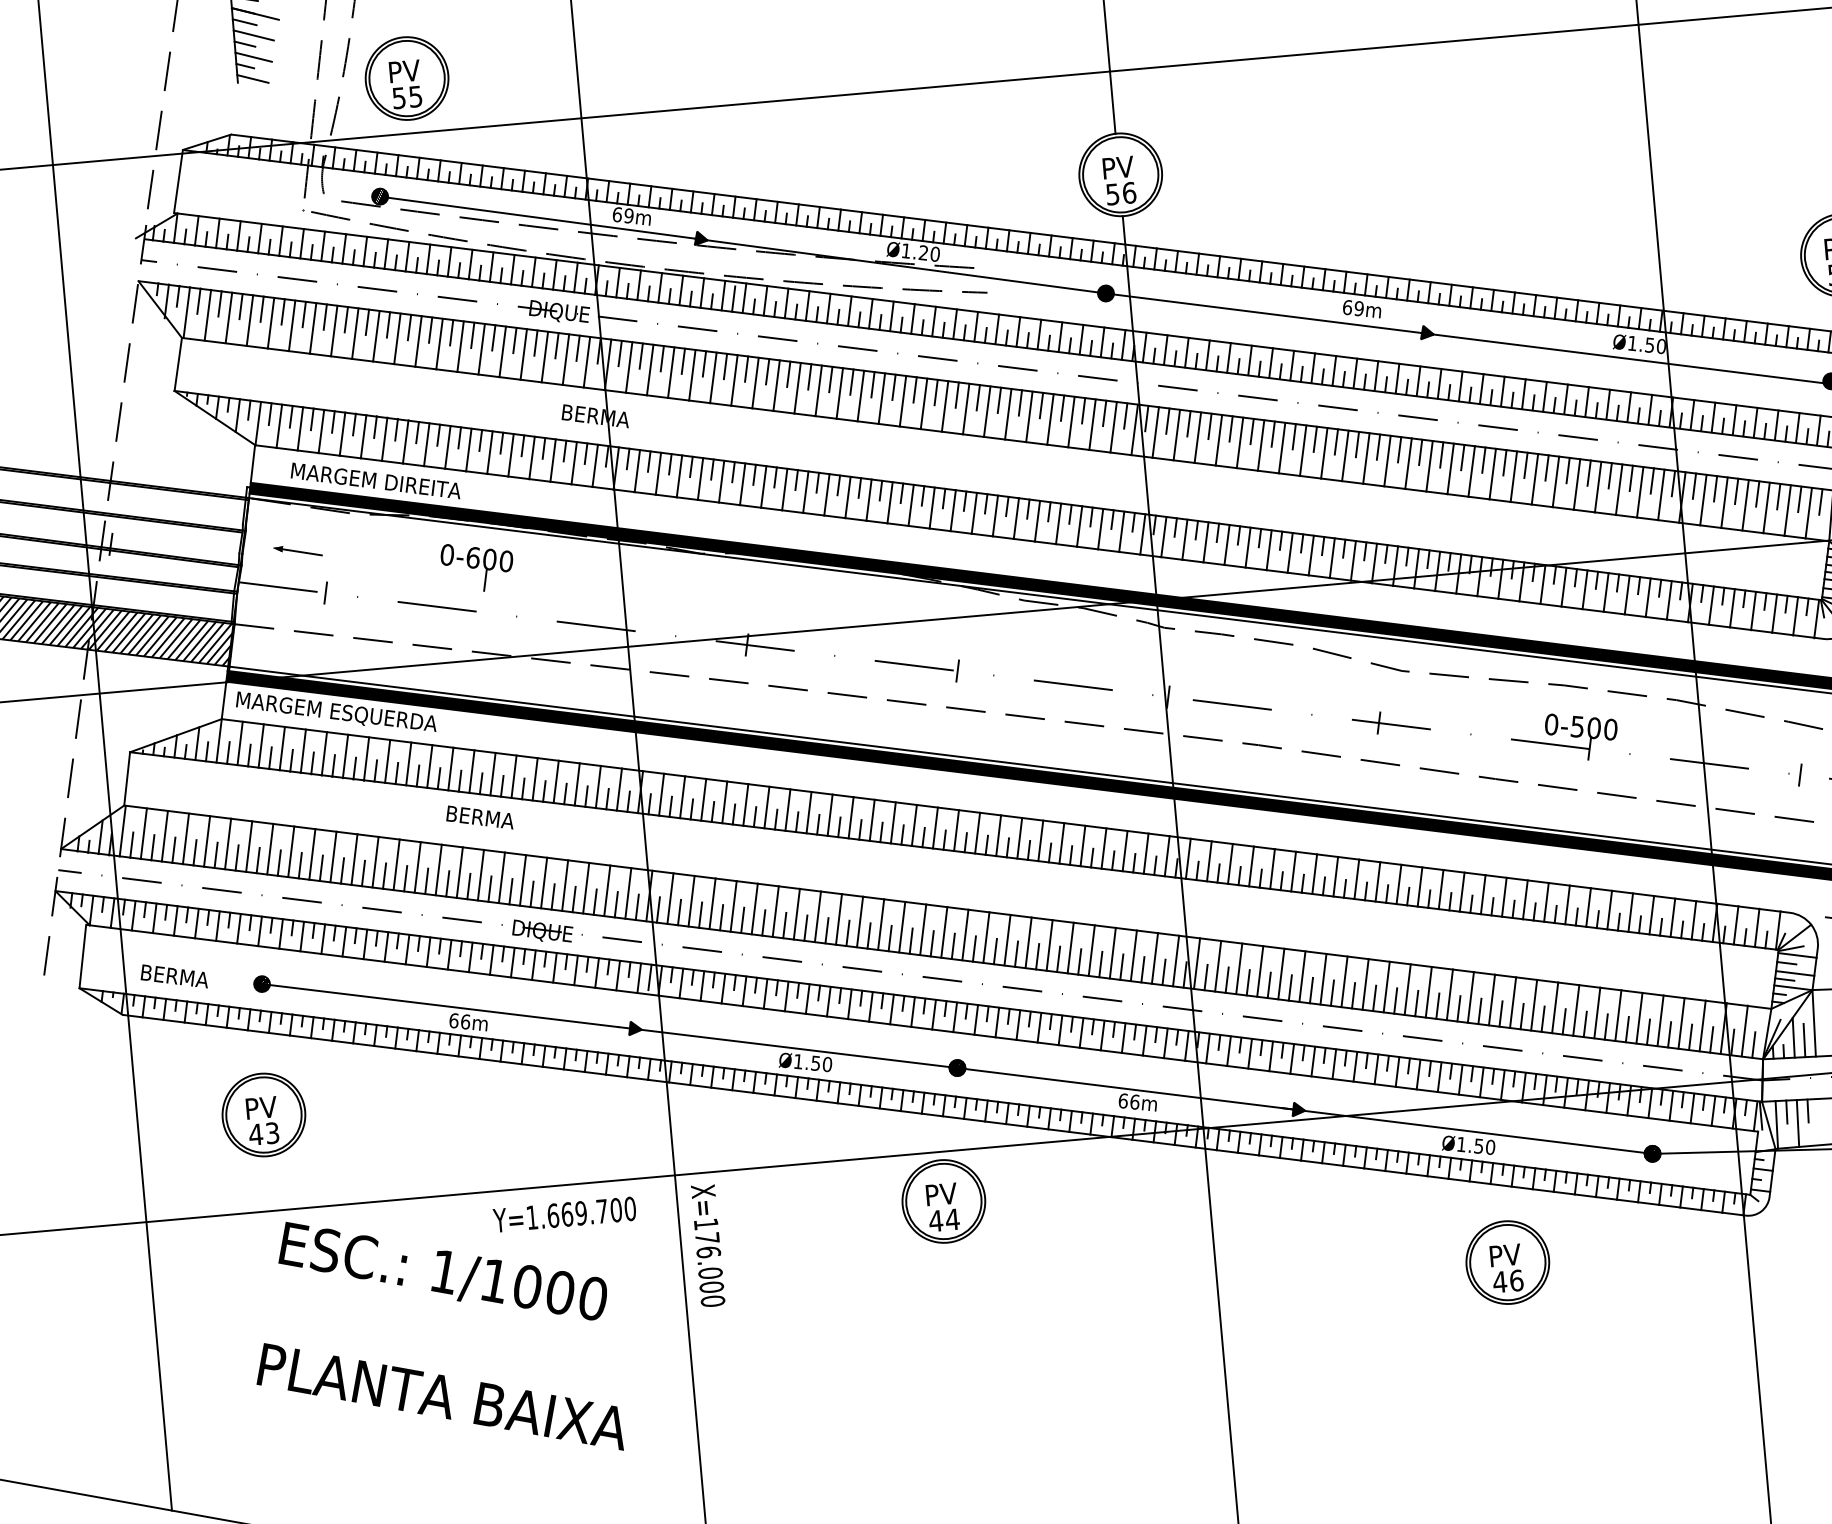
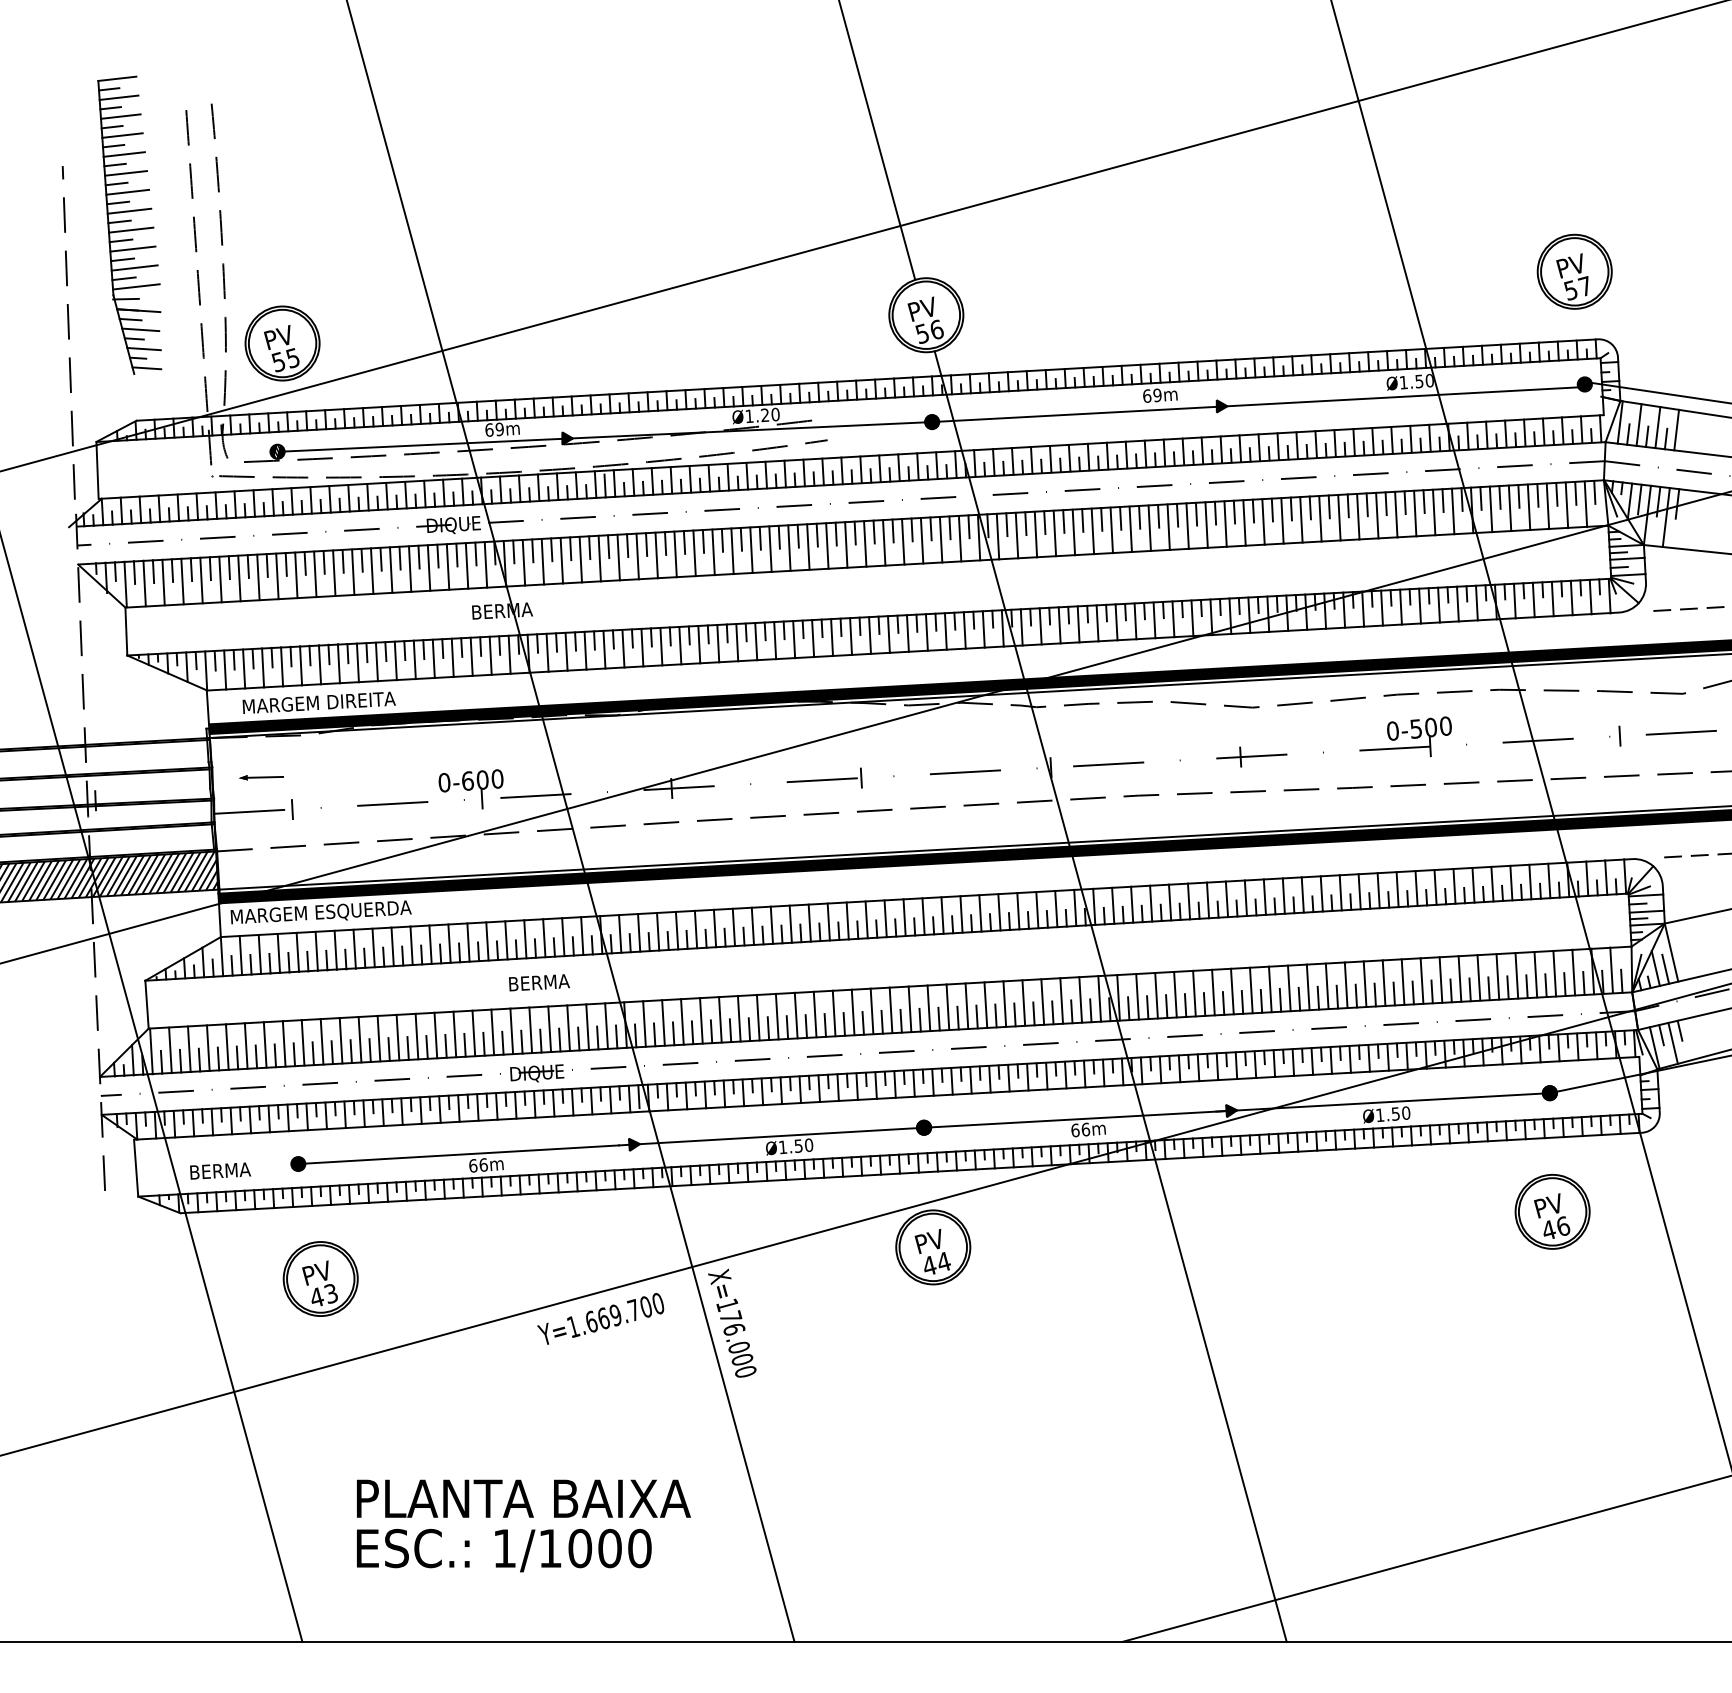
part: (474, 567) -> (470, 789), moved
text: (480, 817) -> (539, 982), moved
part: (1507, 1262) -> (1552, 1211), moved
text: (443, 1273) -> (504, 1550), moved

